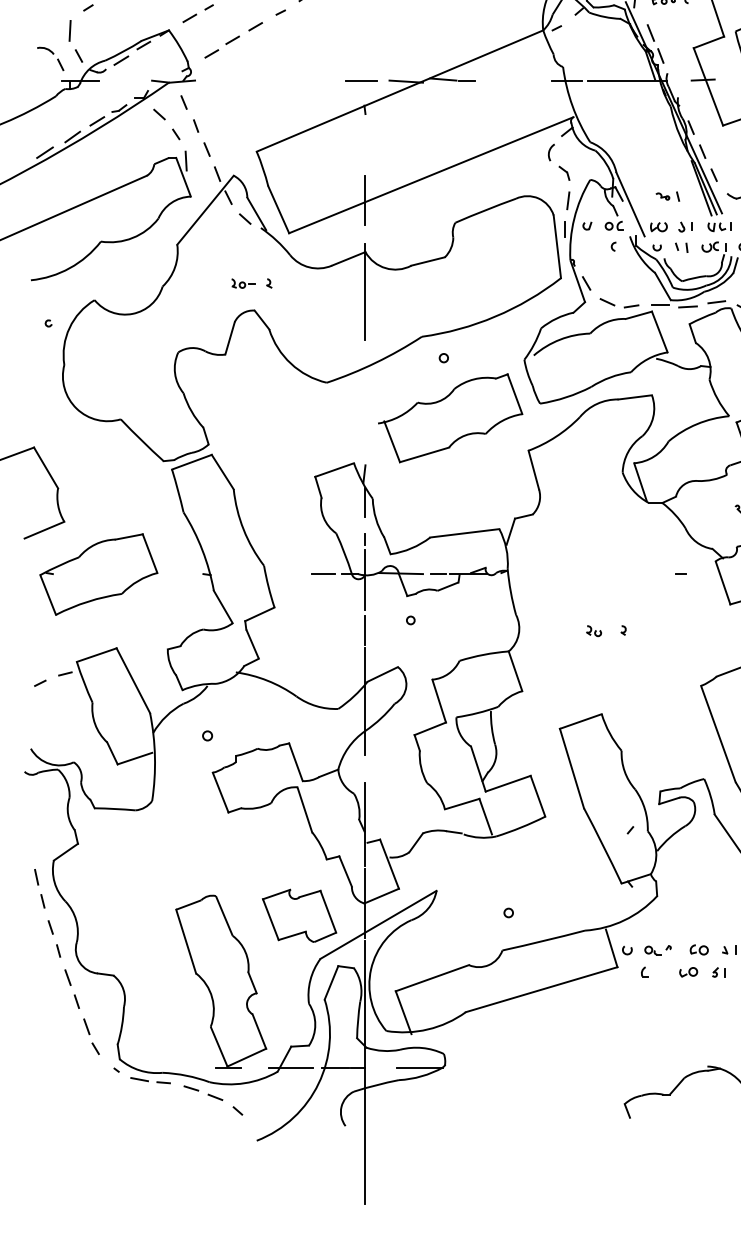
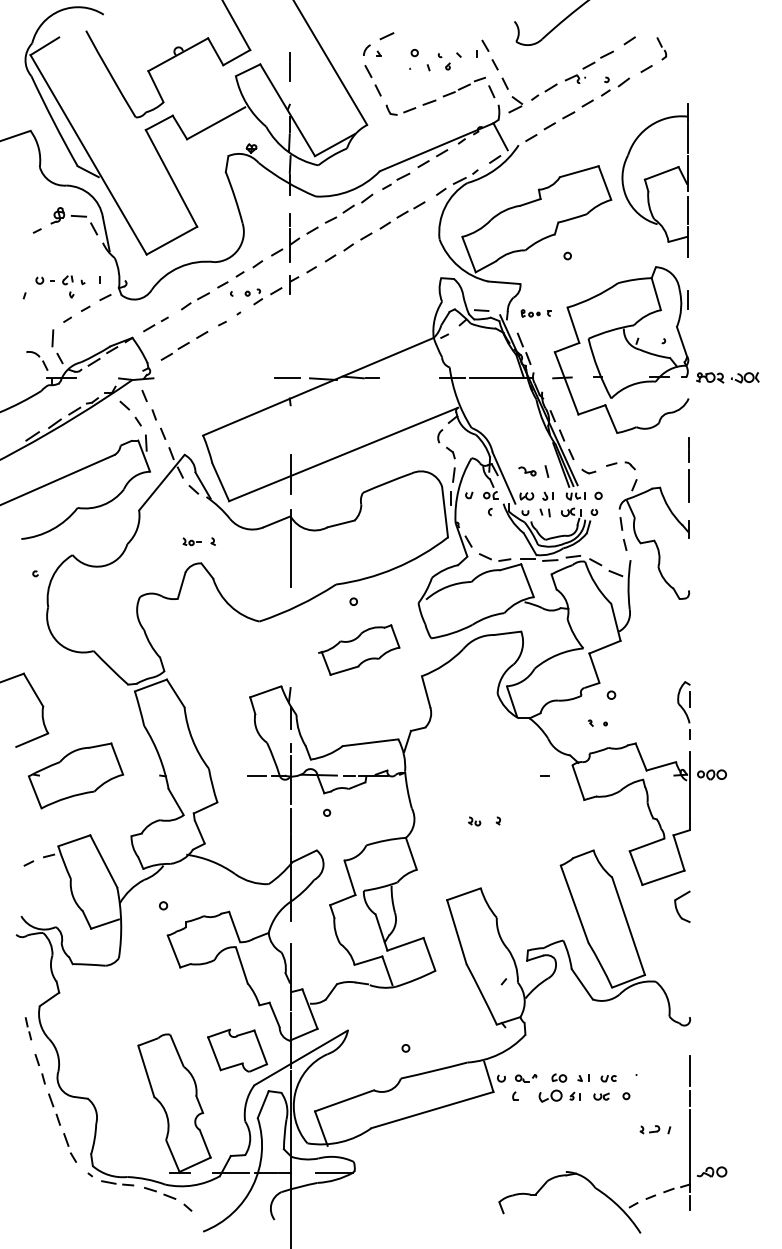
part: (668, 196) -> (534, 471), size x1.6
part: (449, 417) -> (358, 649), size x0.7
part: (39, 888) -> (28, 1028), size x0.7
part: (688, 971) -> (550, 1095), size x1.6

